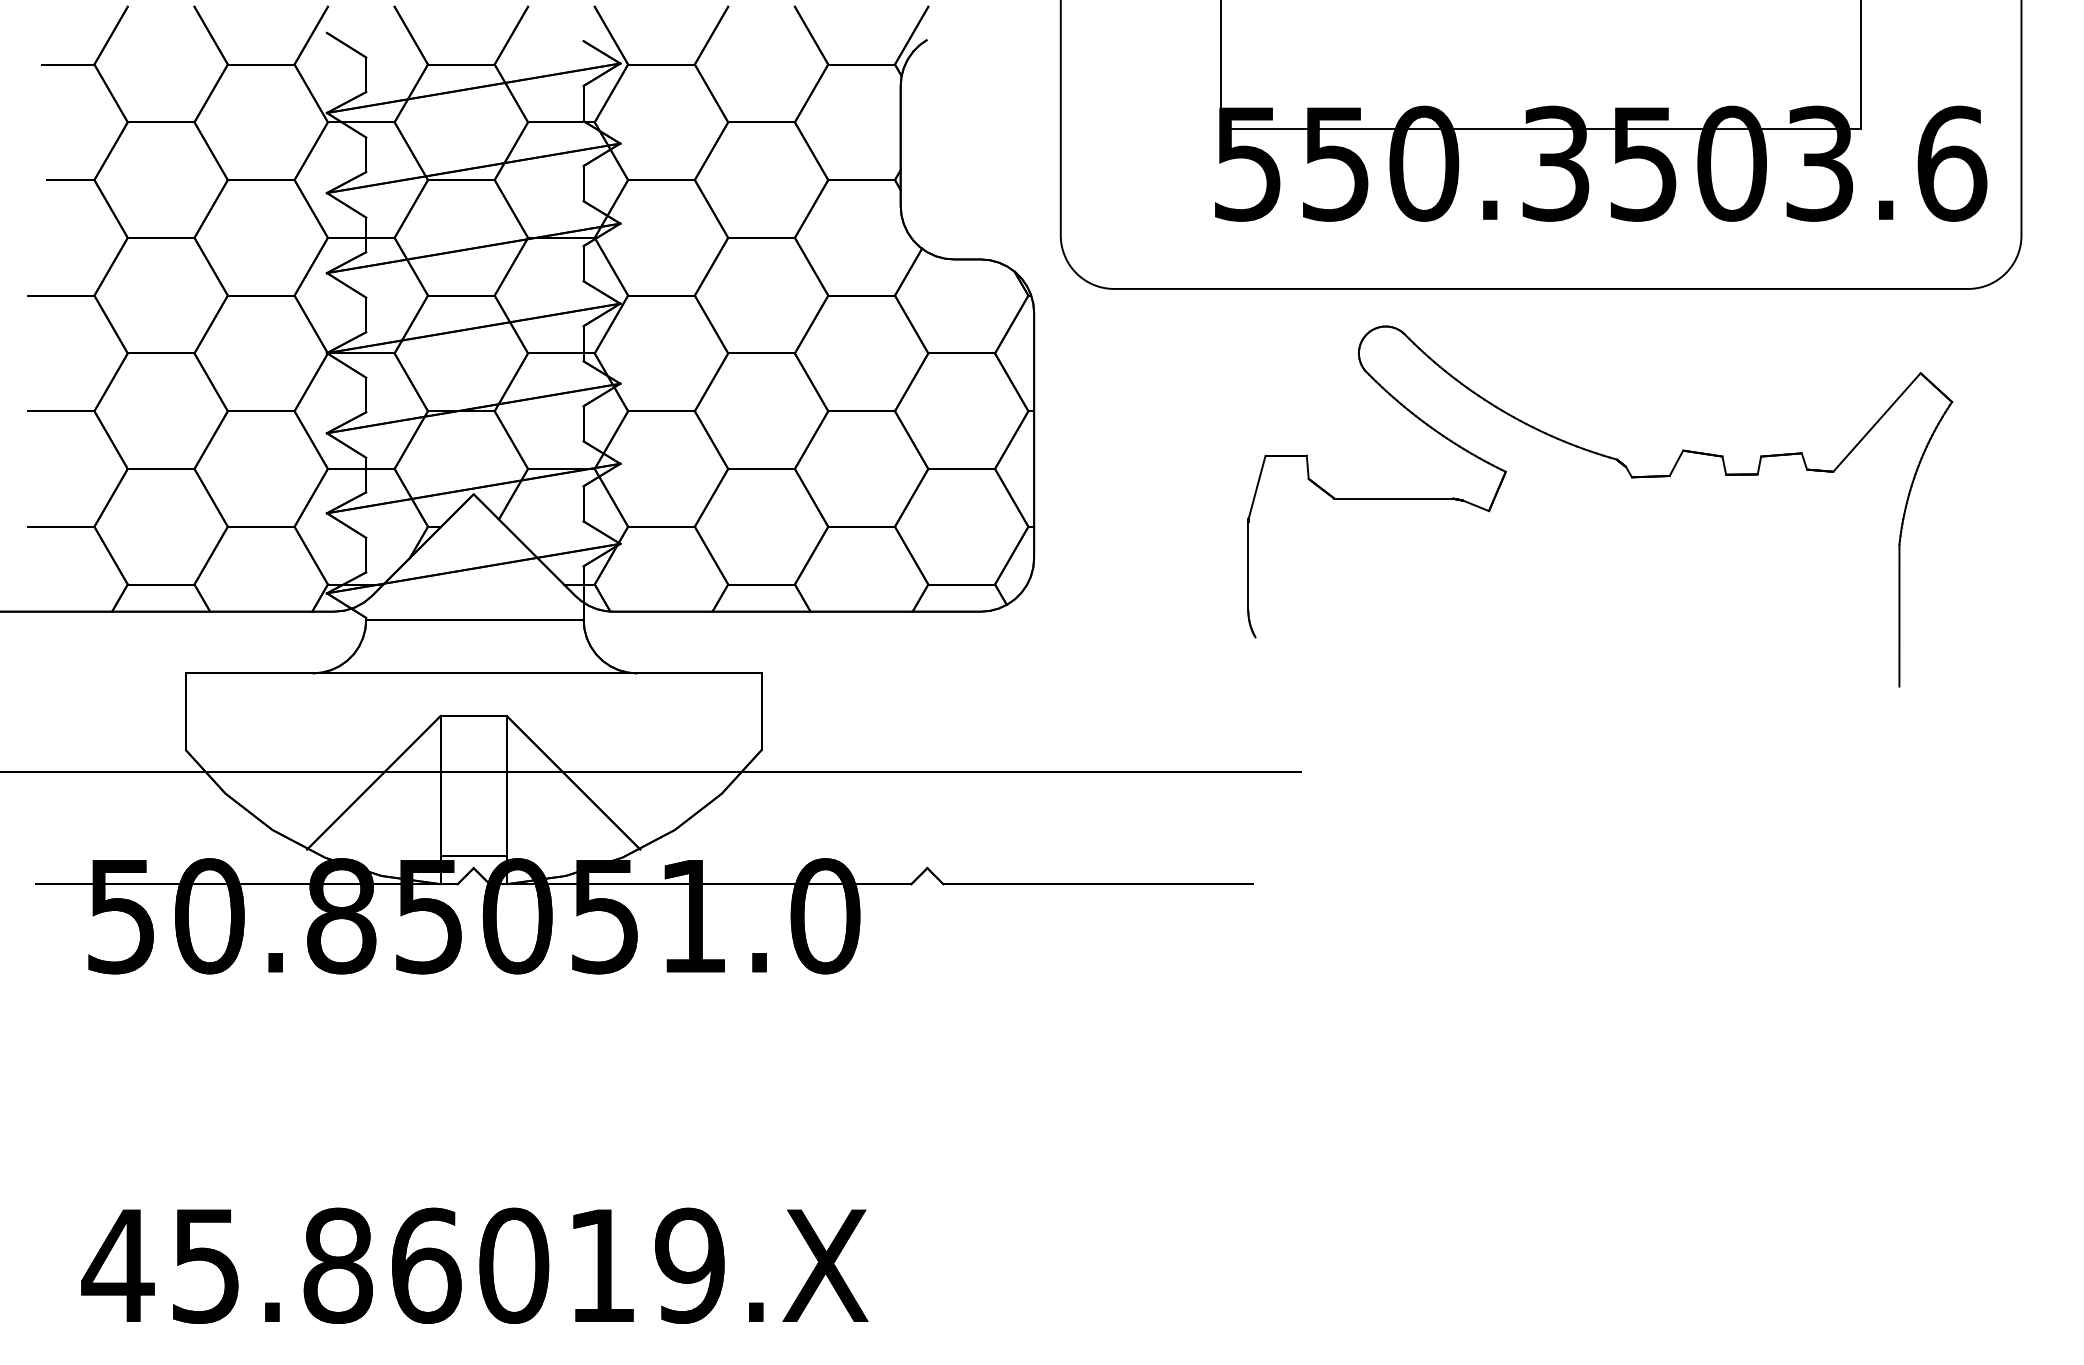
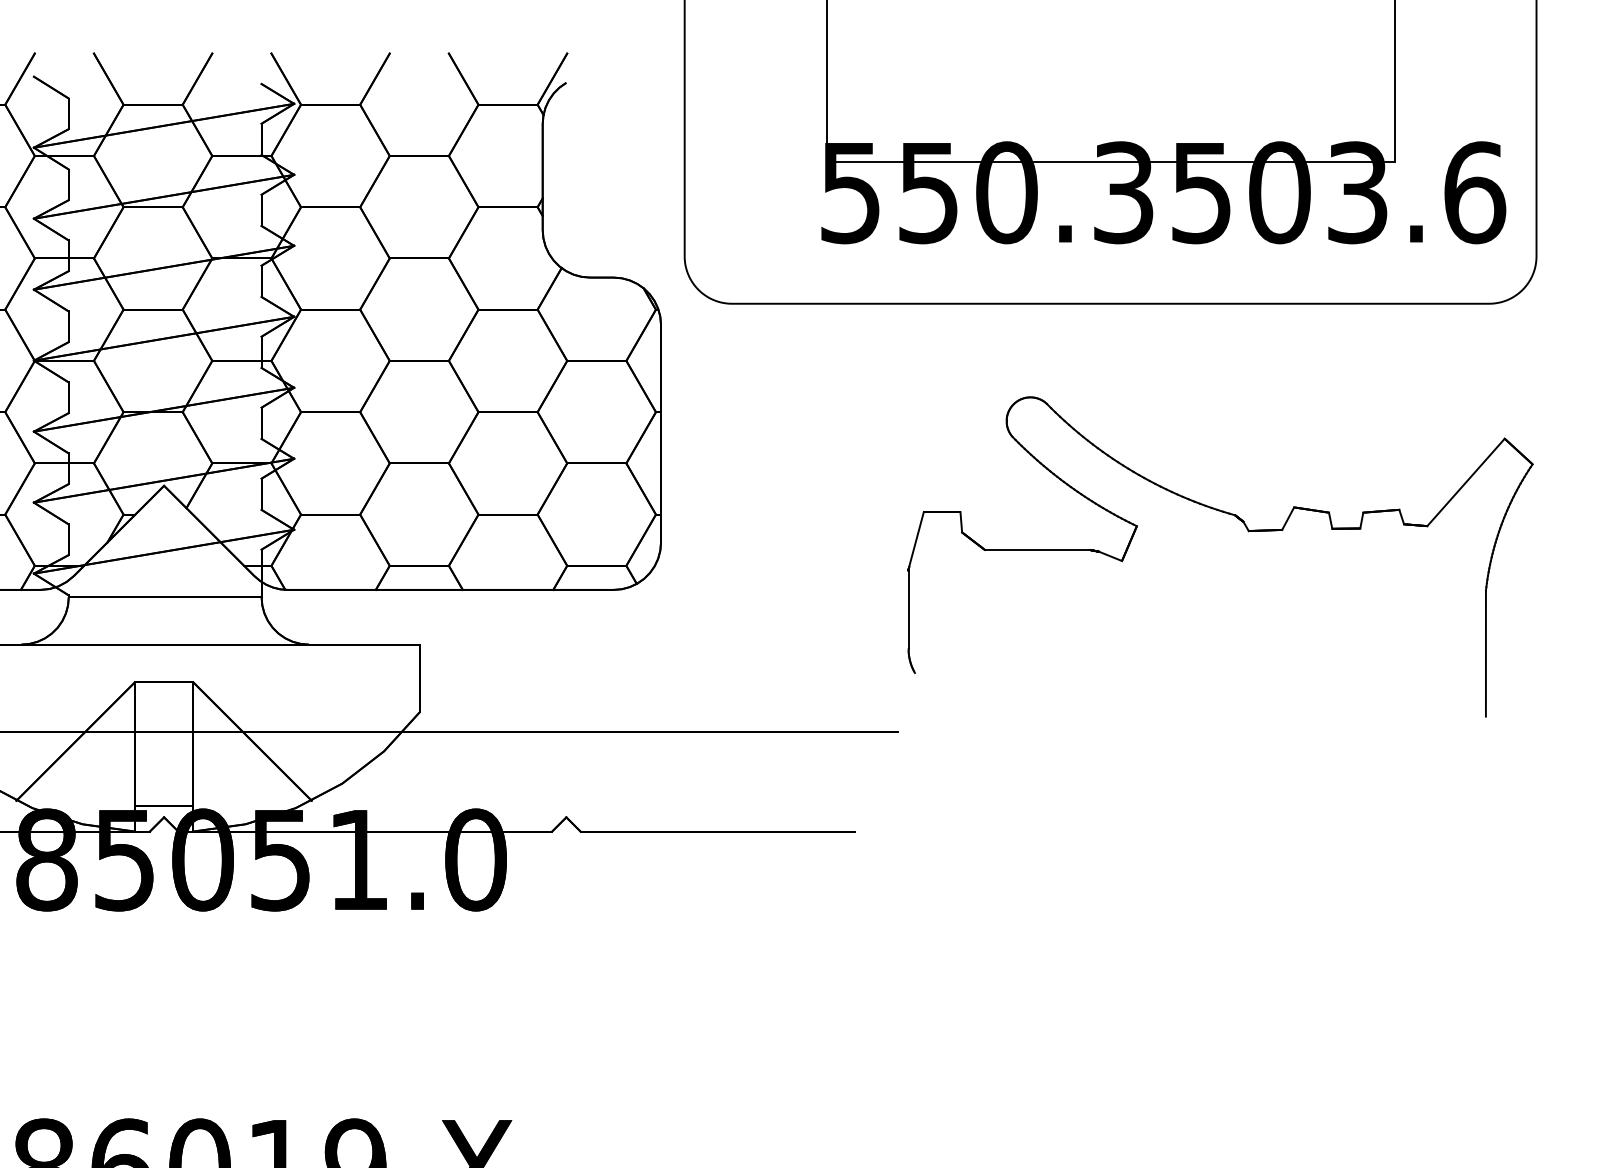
part: (1631, 478) -> (1248, 532), moved

